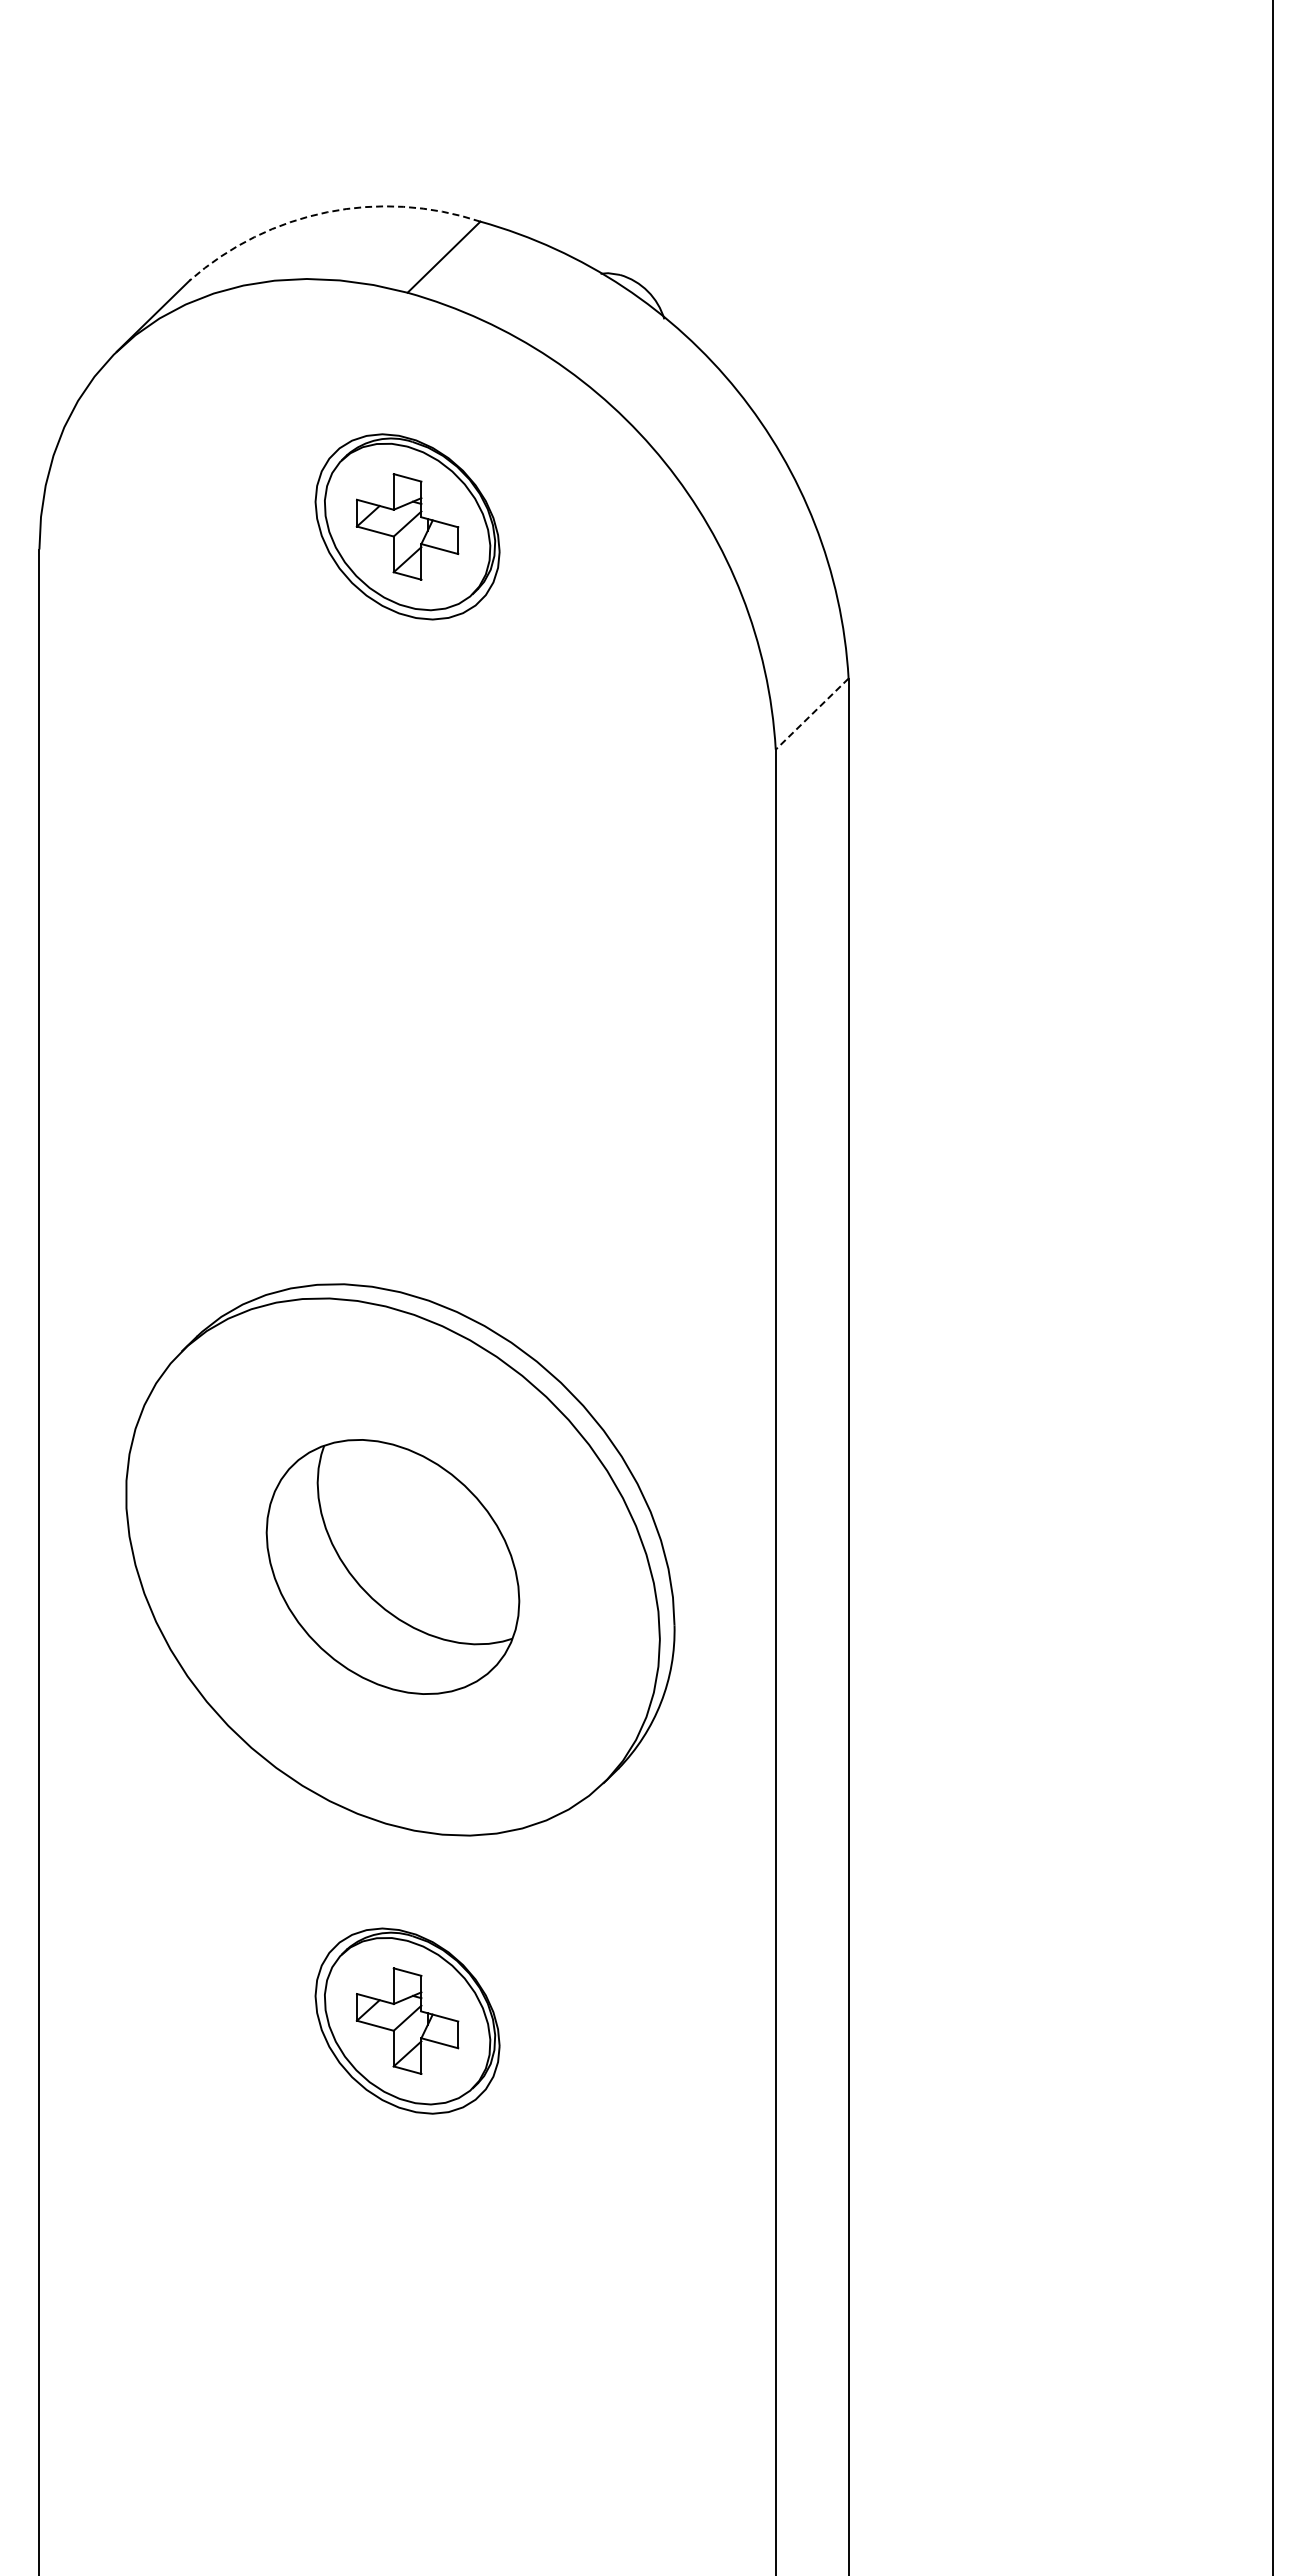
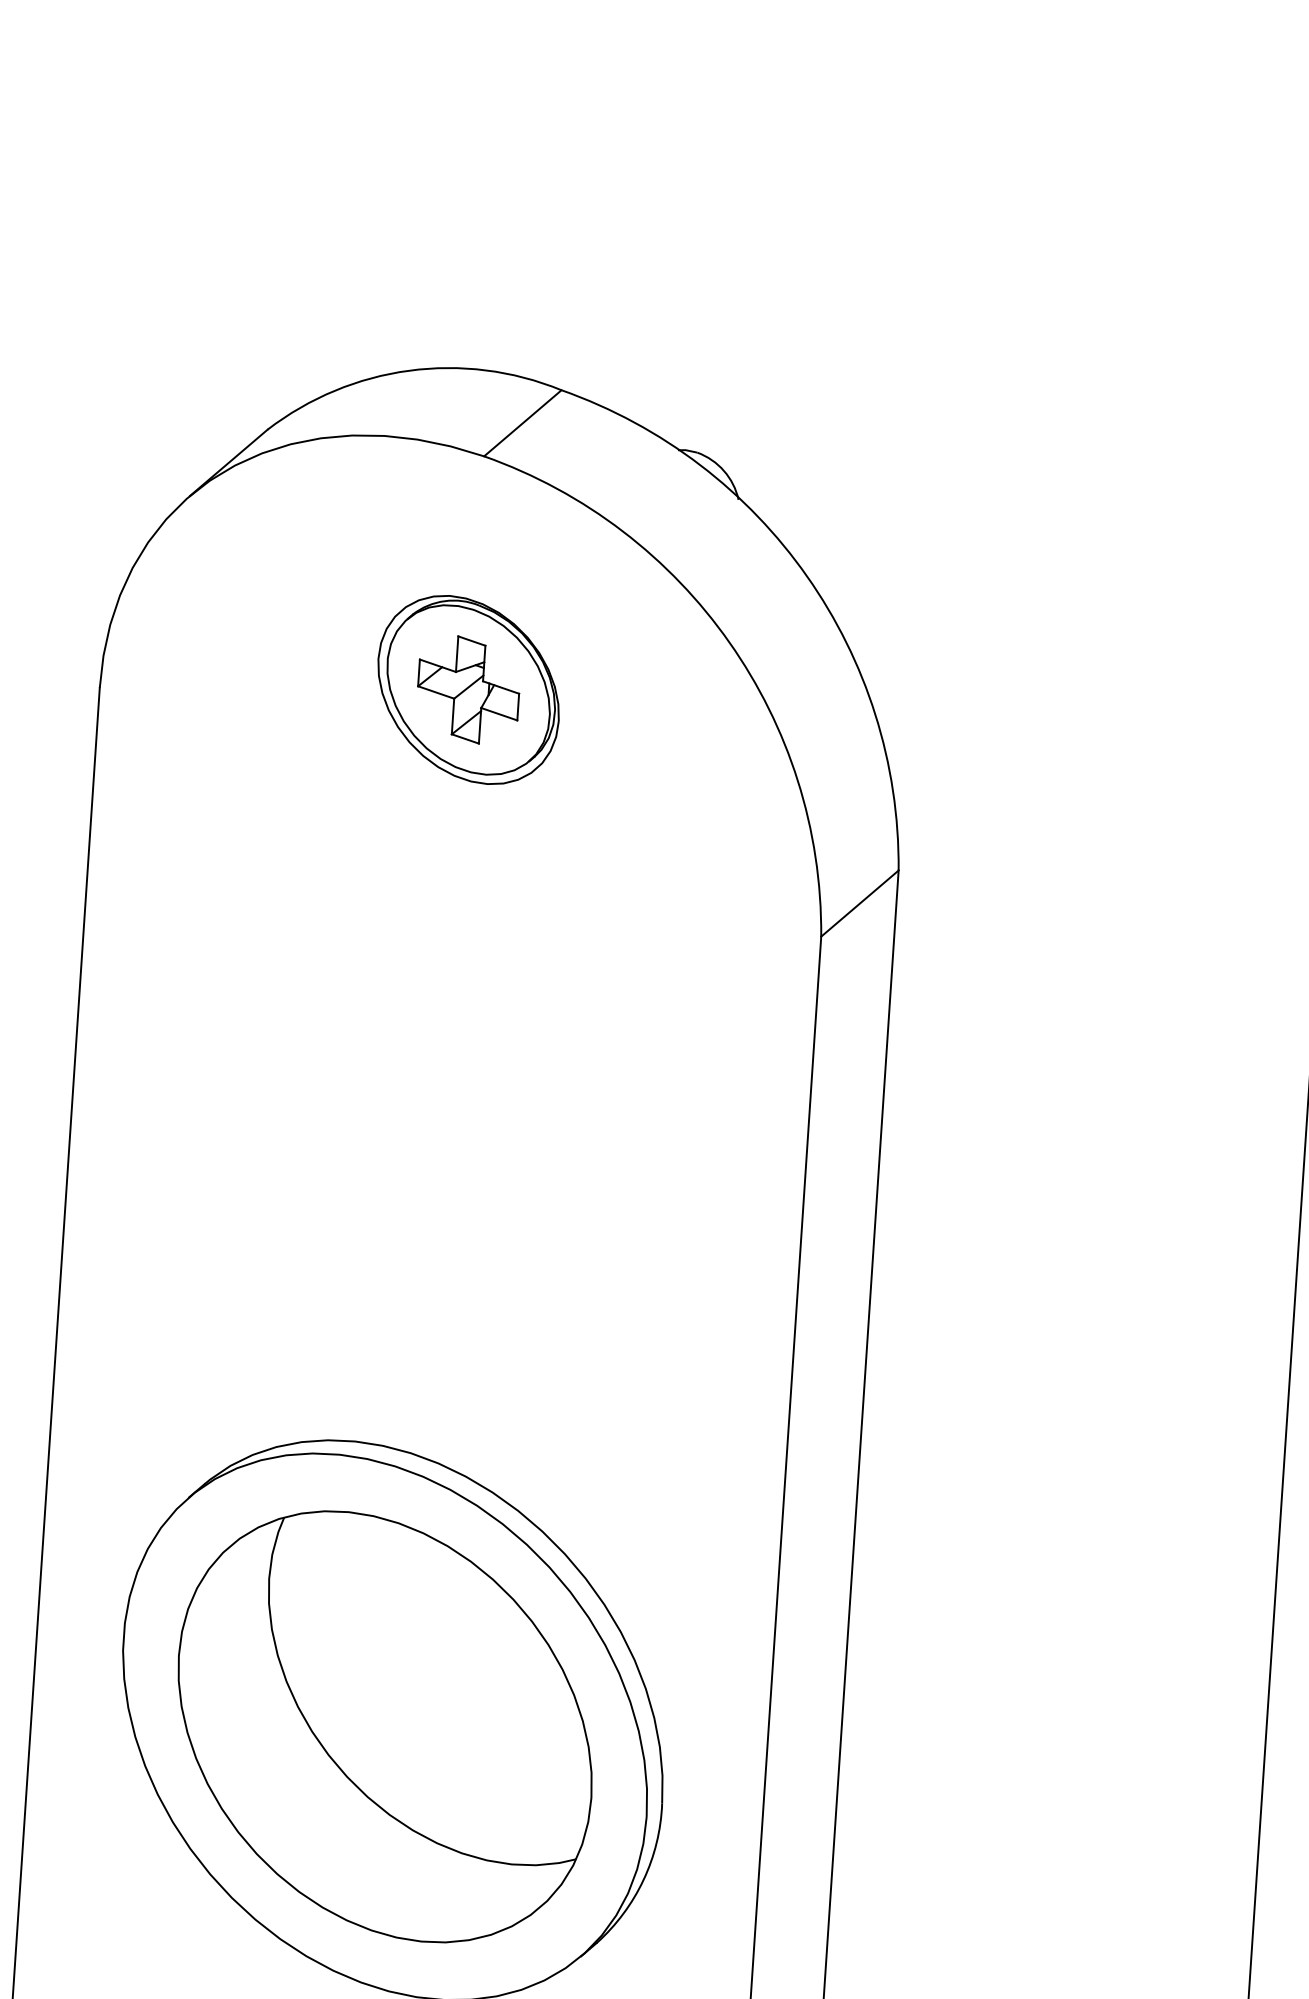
arc: (327, 212) -> (409, 370), dashed -> solid
line: (812, 714) -> (860, 904), dashed -> solid
part: (392, 1566) -> (384, 1726), size x1.67

